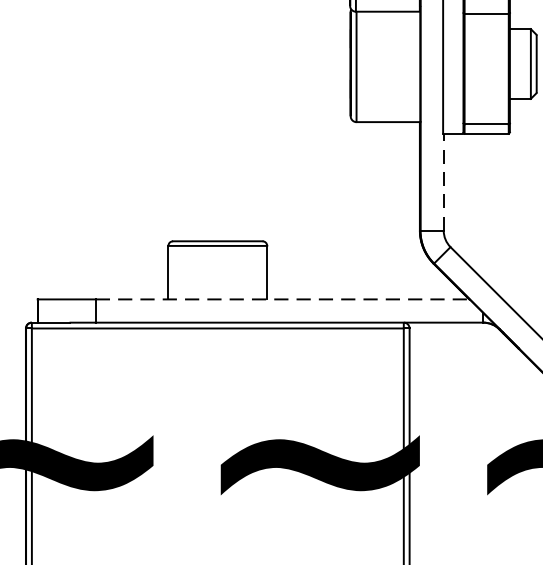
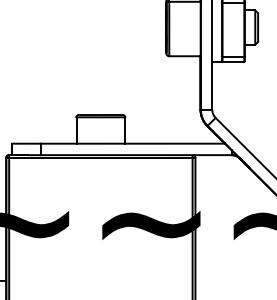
line: (444, 181) -> (212, 85), dashed -> solid
line: (283, 299) -> (133, 143), dashed -> solid

